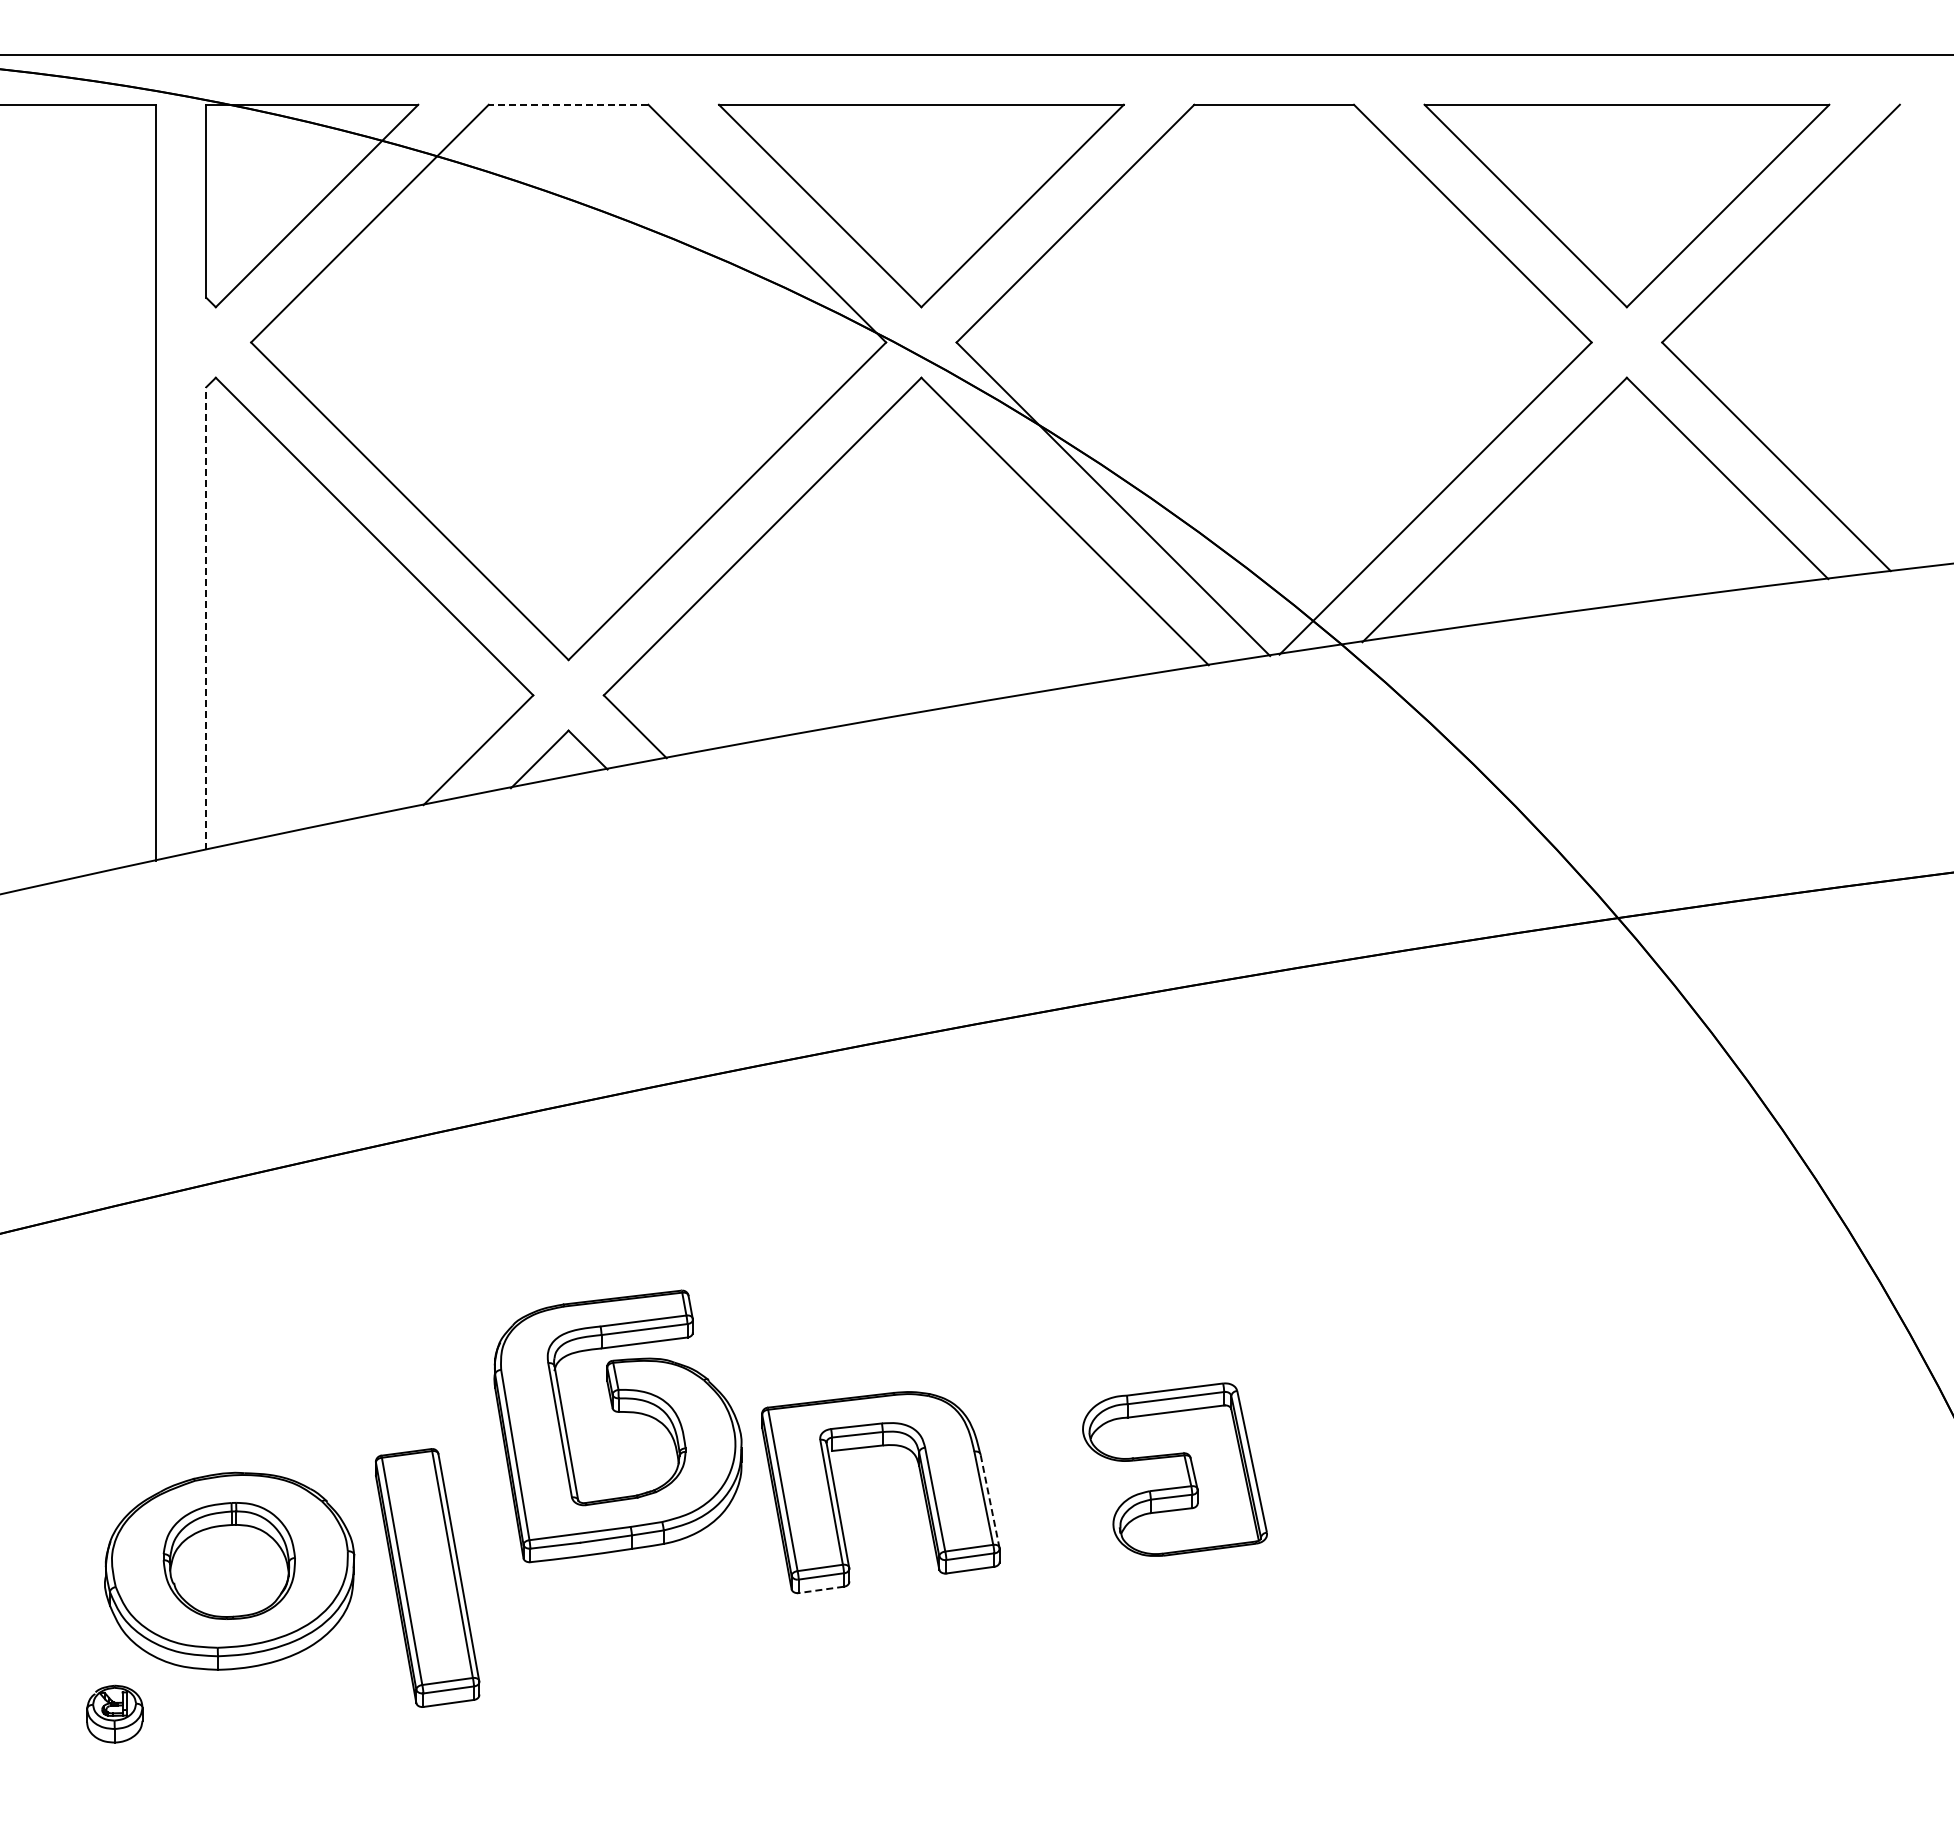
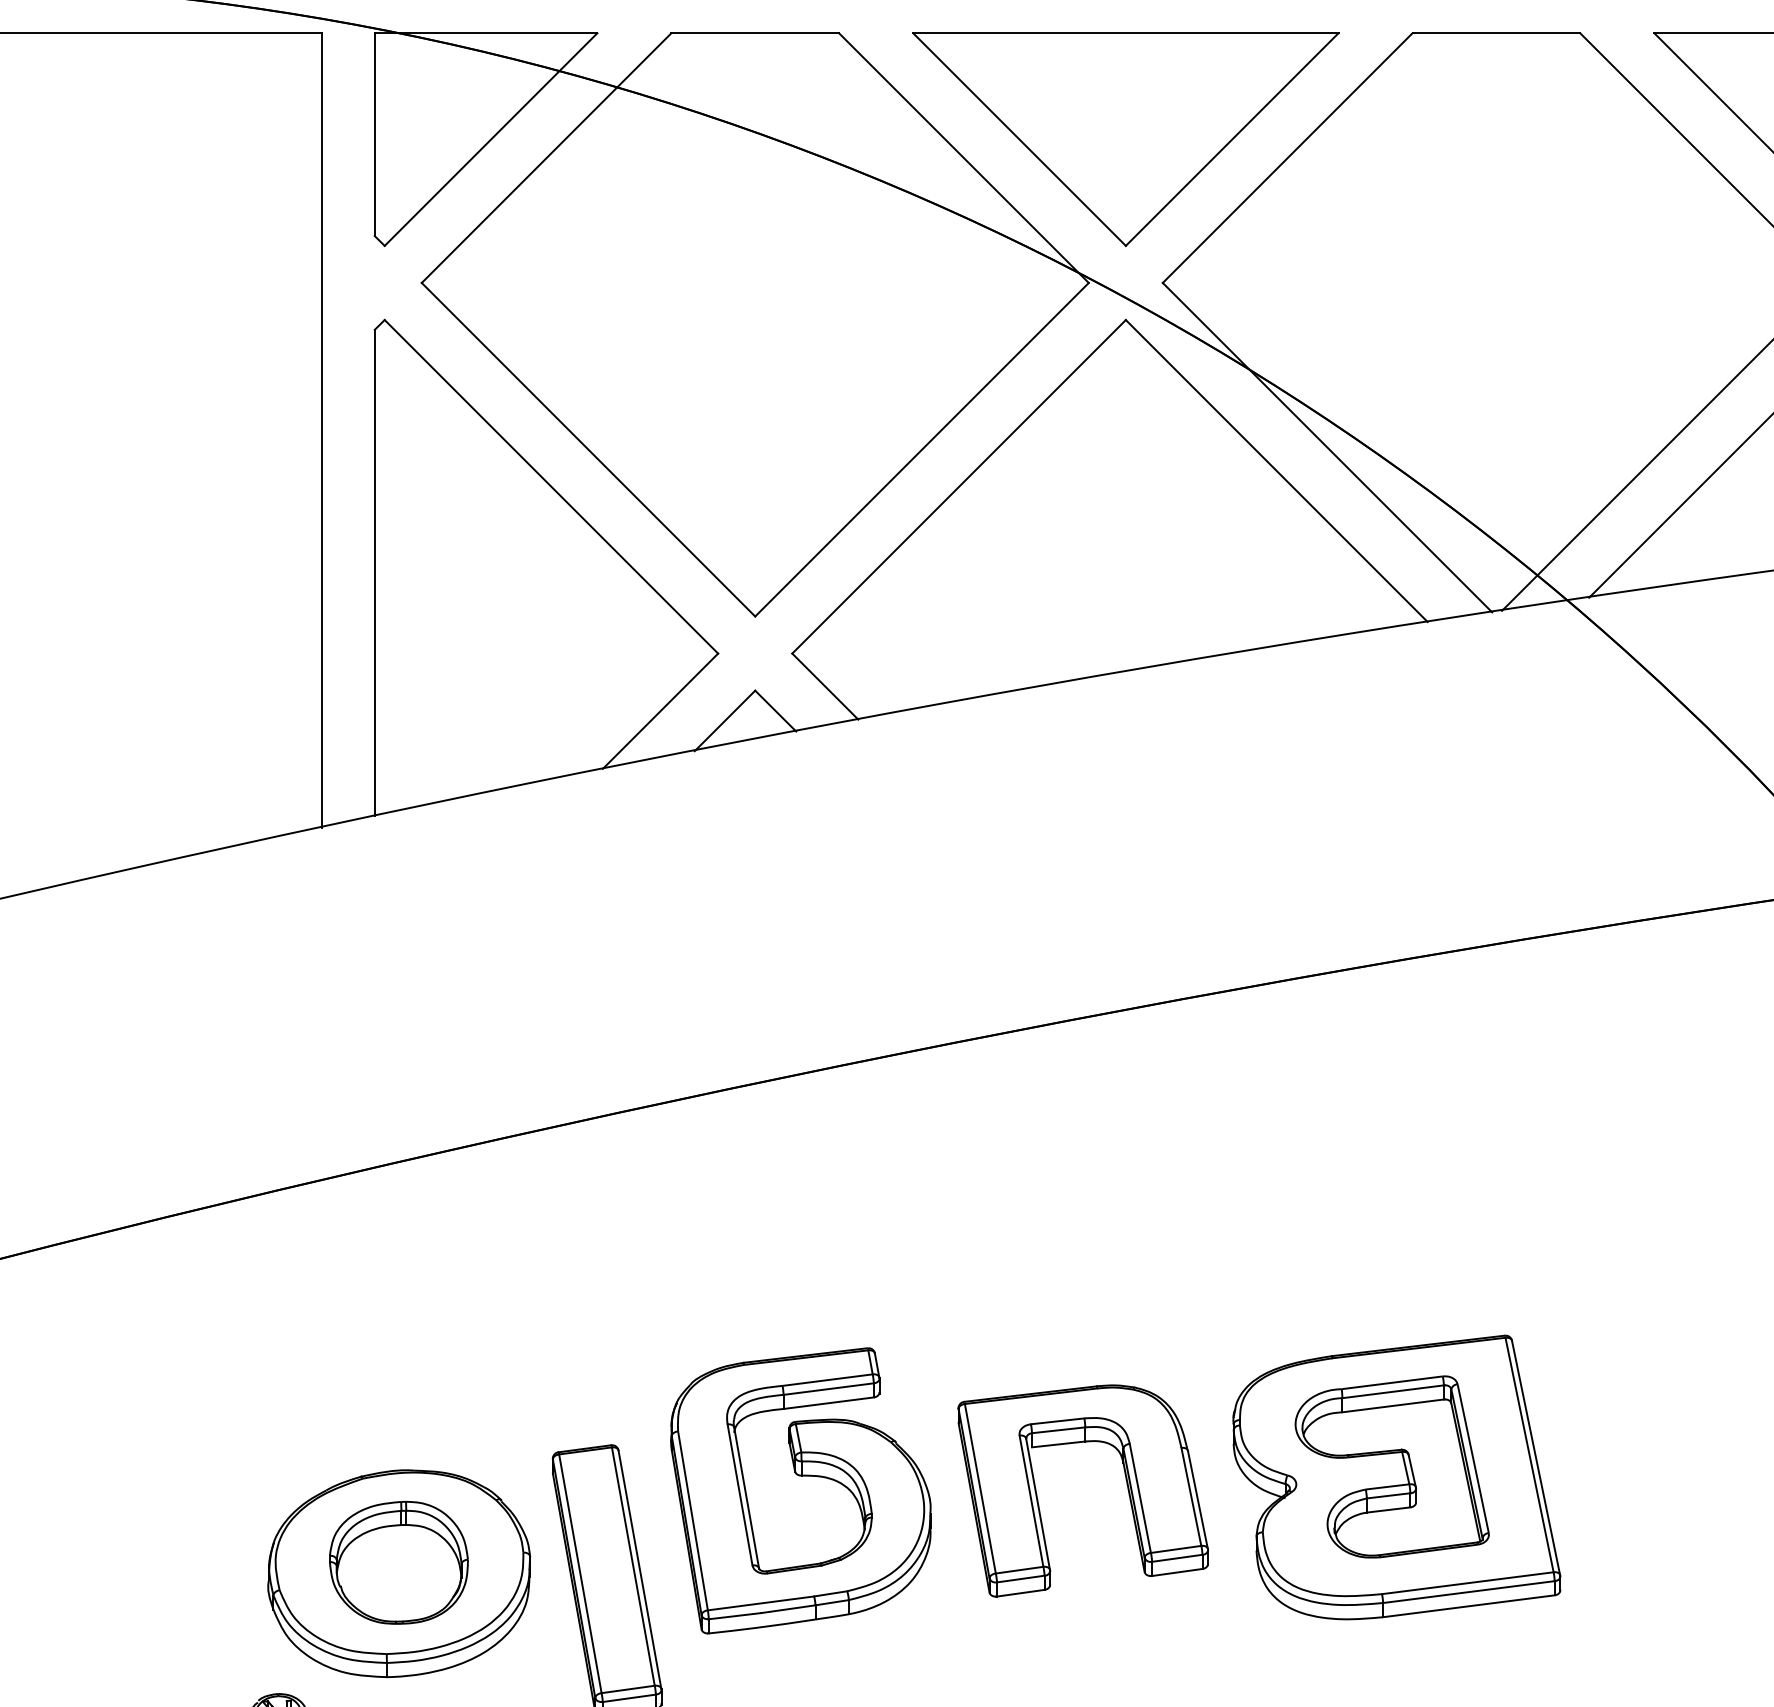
line: (568, 104) -> (755, 32), dashed -> solid
line: (206, 618) -> (374, 572), dashed -> solid
part: (617, 1412) -> (800, 1476), moved
part: (1178, 1479) -> (1395, 1477), added
line: (990, 1501) -> (1198, 1500), dashed -> solid
line: (821, 1589) -> (1020, 1592), dashed -> solid

